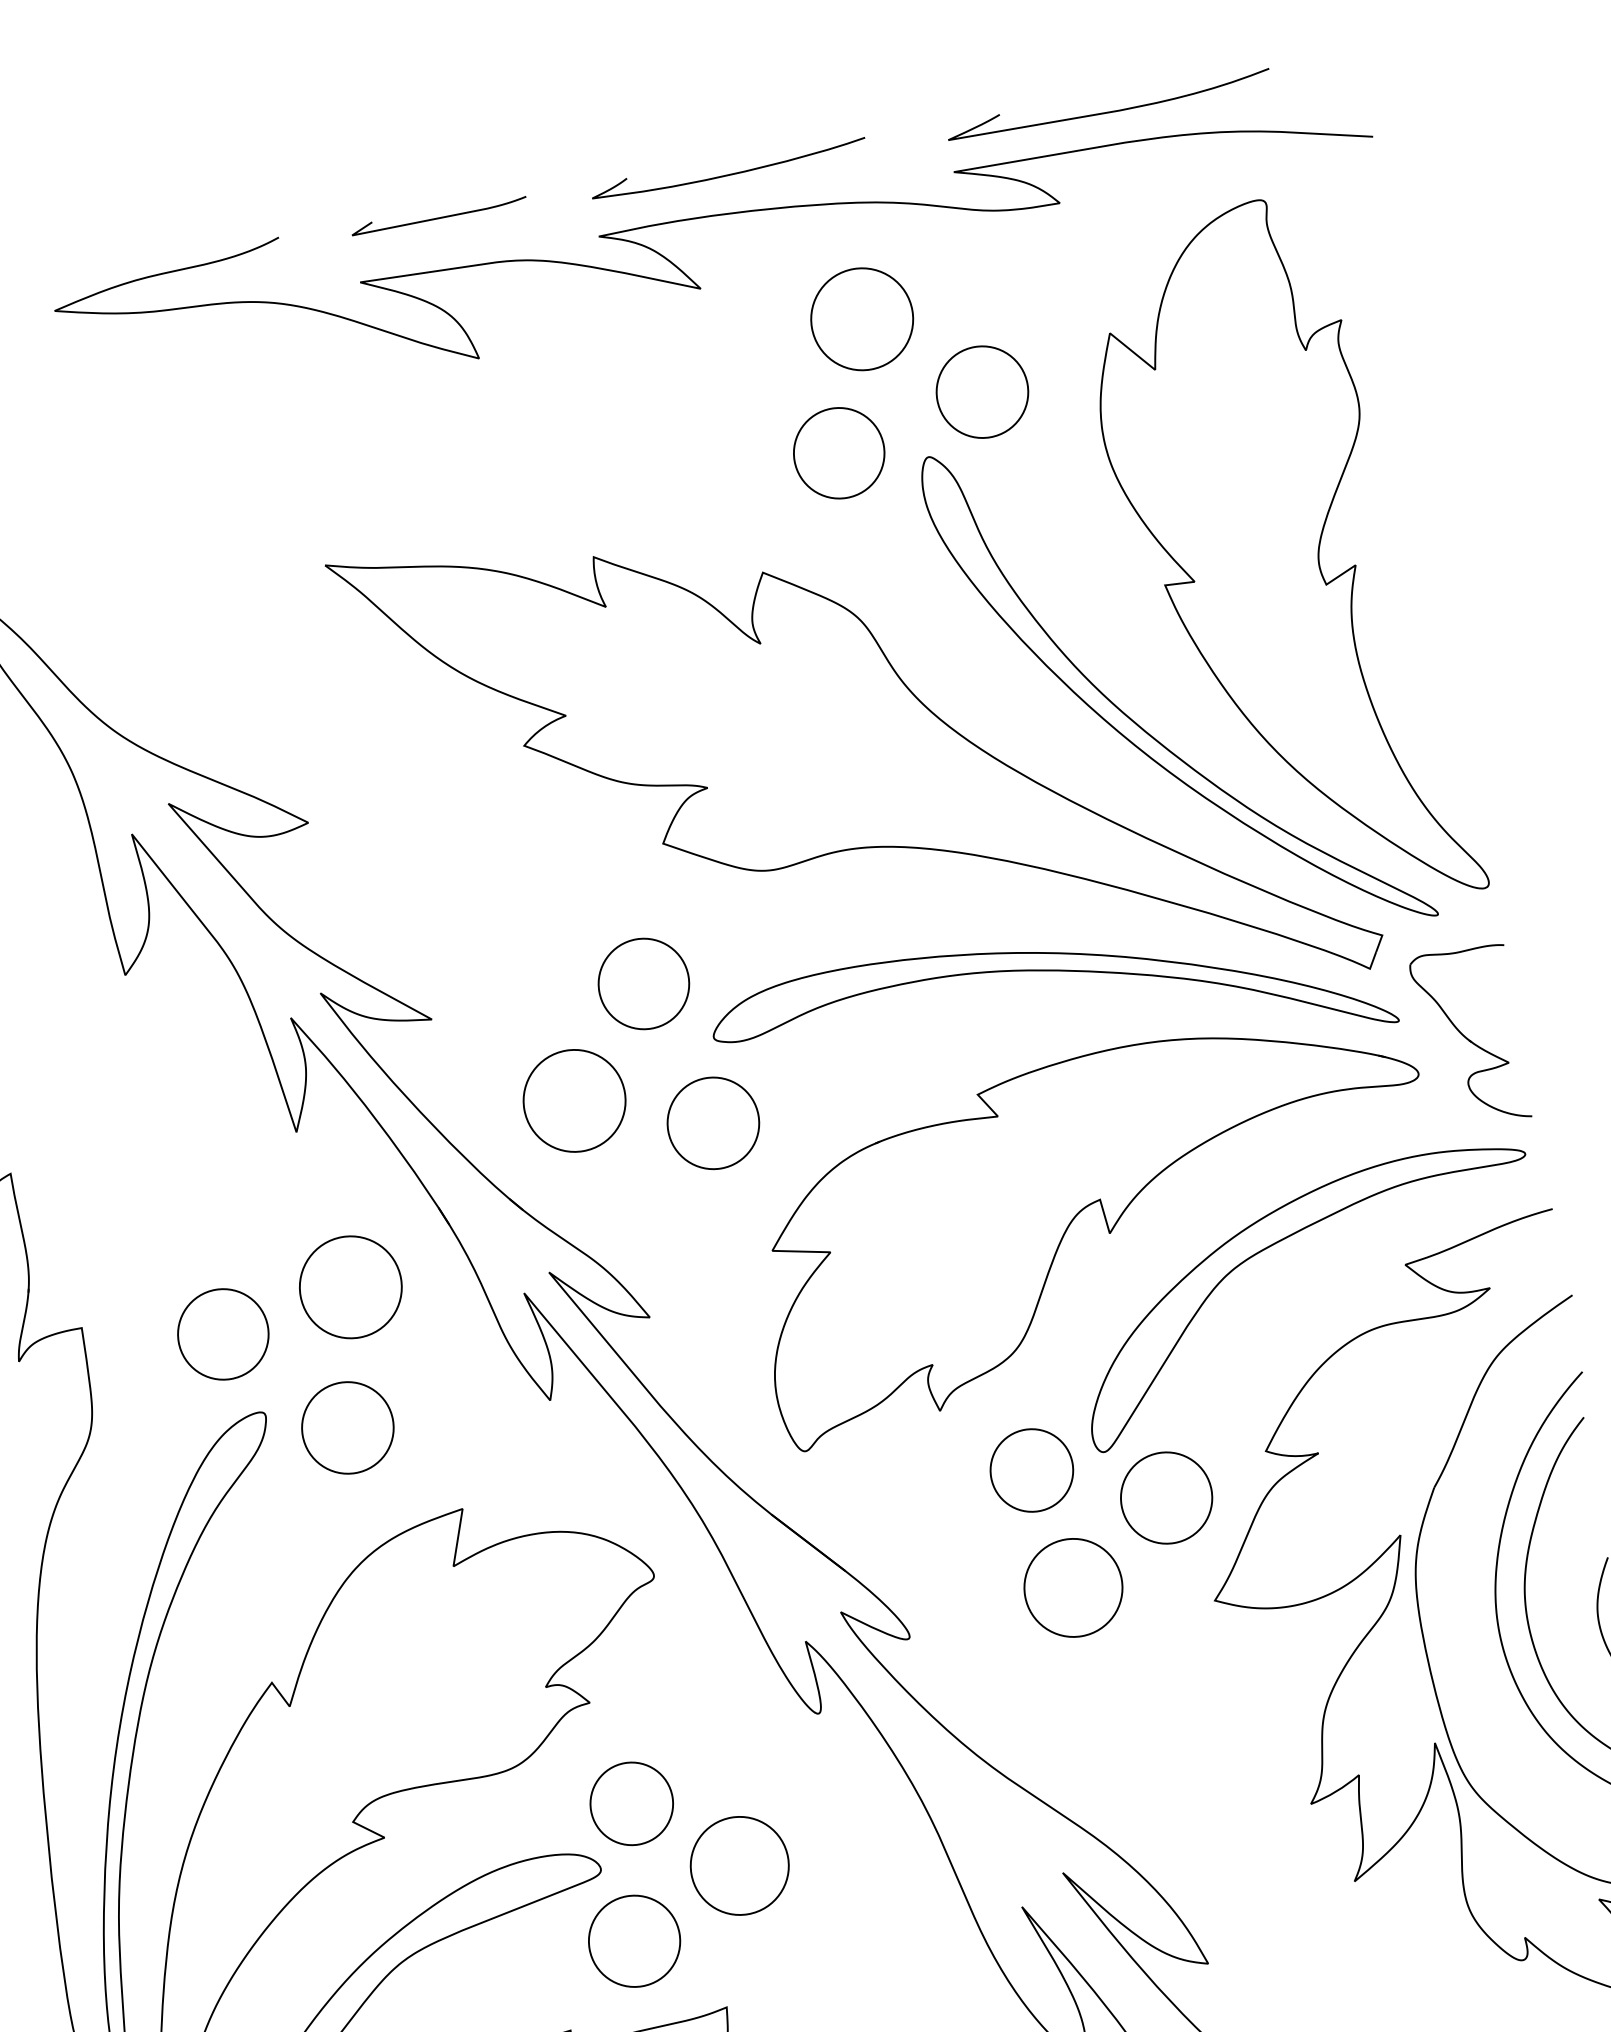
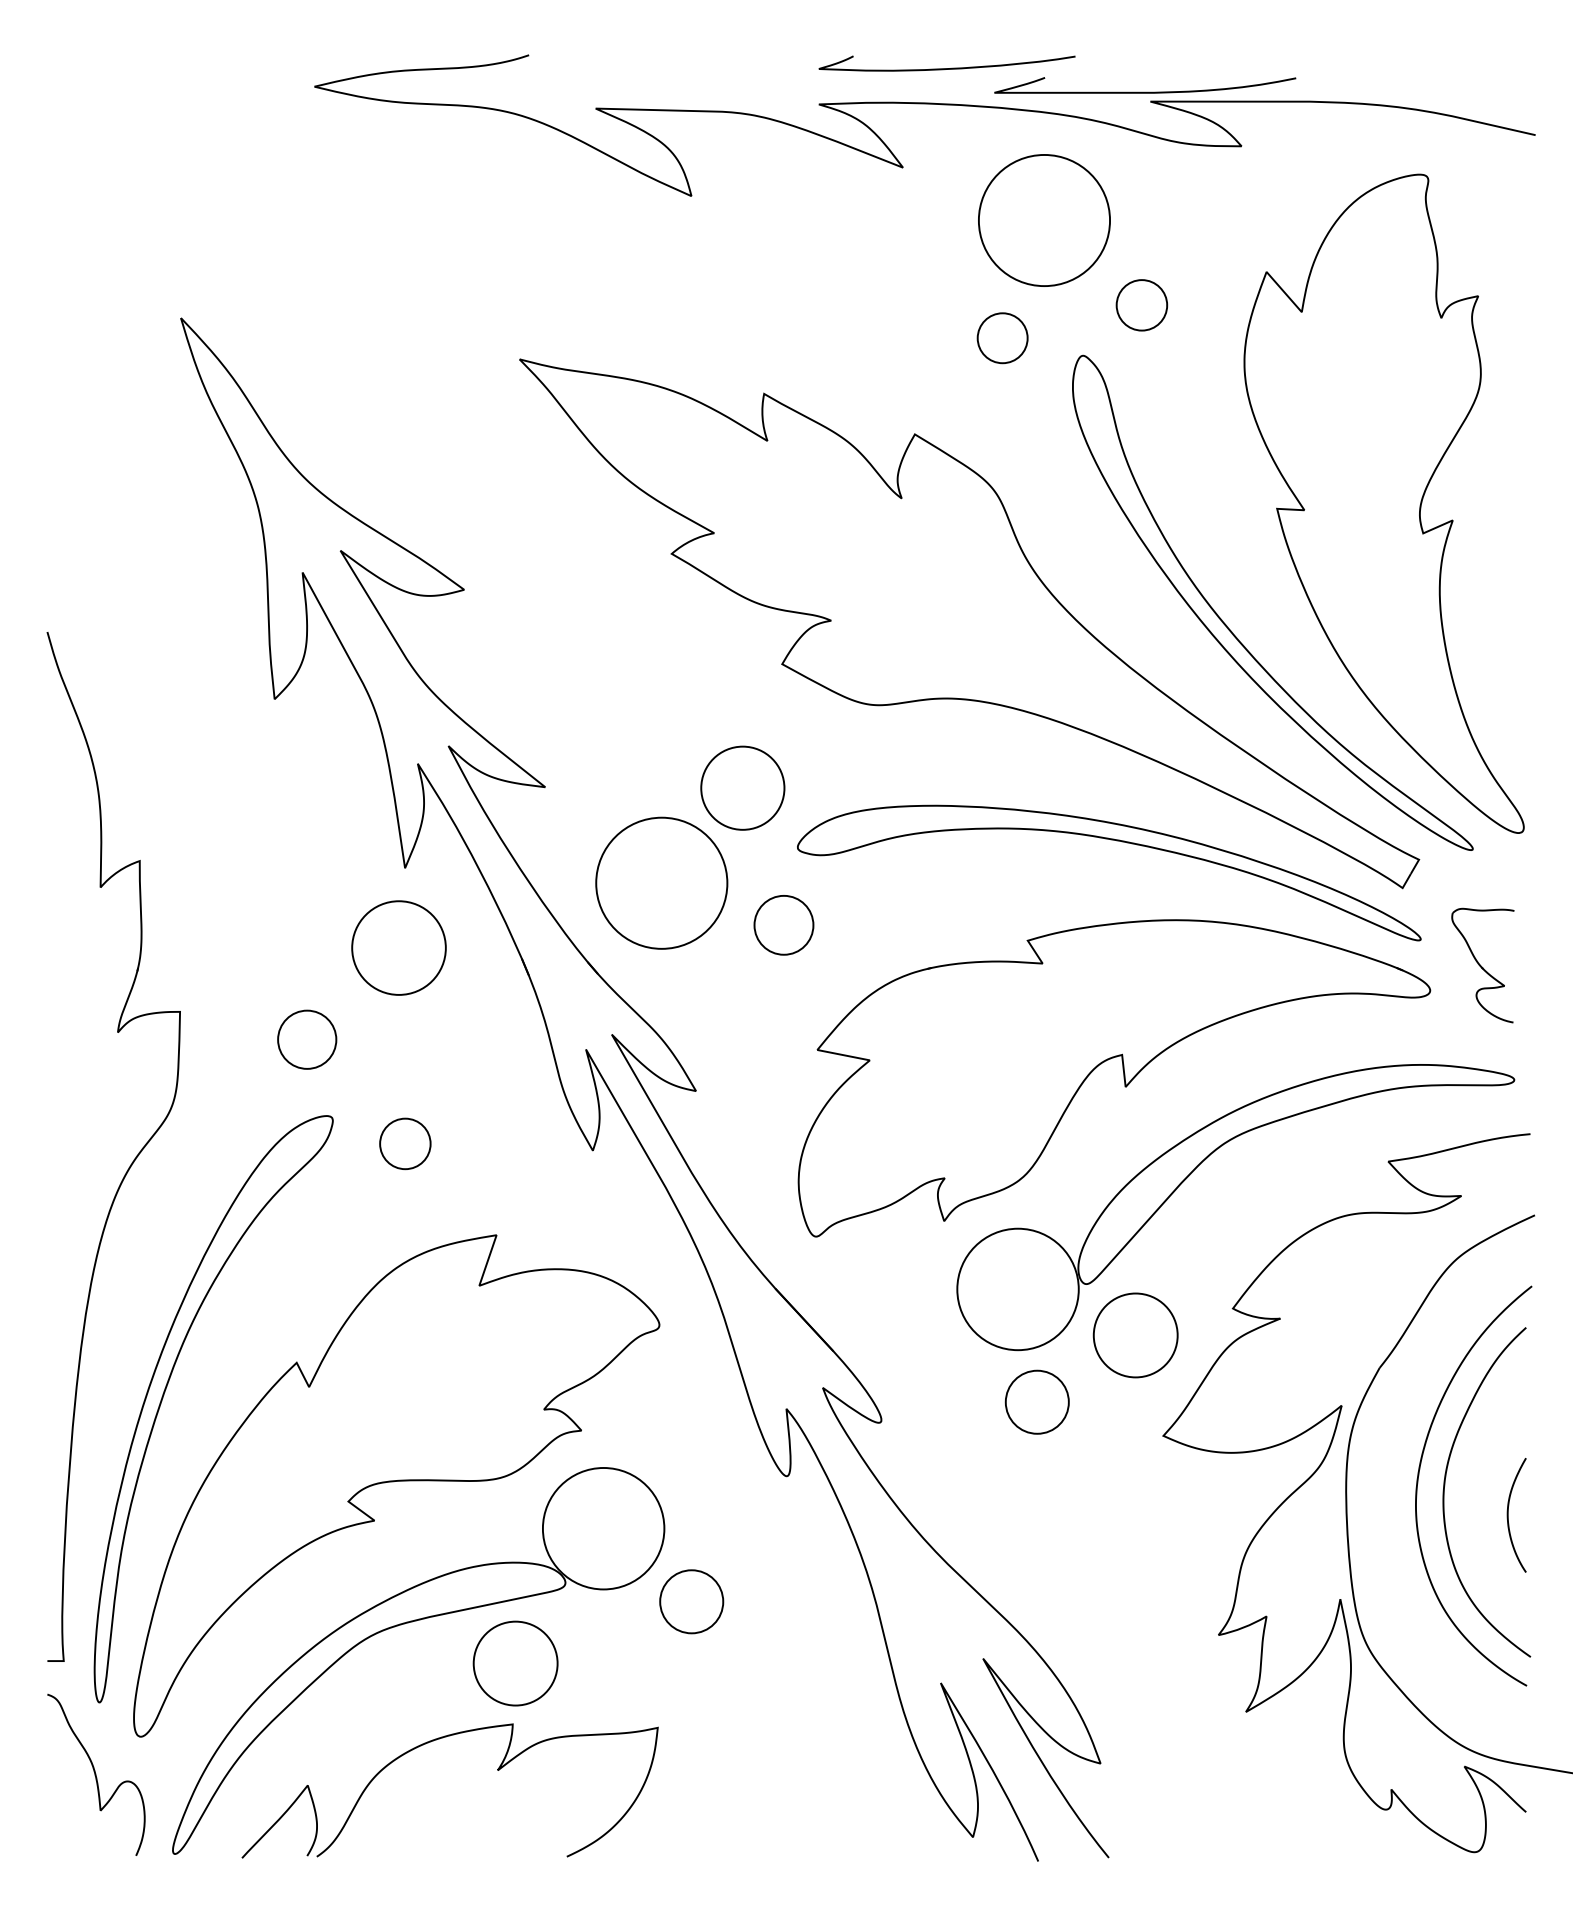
curve: (1110, 110) -> (1145, 91), moved
curve: (439, 216) -> (677, 61), removed
circle: (862, 319) -> (1044, 220), size x1.4
circle: (982, 392) -> (1141, 305), size x0.6
circle: (838, 452) -> (1002, 337), size x0.6
part: (1469, 1037) -> (1482, 965), size x0.7
circle: (574, 1101) -> (661, 883), size x1.4
circle: (712, 1123) -> (783, 925), size x0.7
circle: (350, 1286) -> (398, 947), moved
circle: (222, 1334) -> (306, 1039), size x0.7
circle: (347, 1427) -> (405, 1143), size x0.6
circle: (1032, 1470) -> (1018, 1289), size x1.6
circle: (1073, 1588) -> (1037, 1402), size x0.7
circle: (631, 1803) -> (603, 1528), size x1.6
circle: (739, 1865) -> (691, 1601), size x0.7
circle: (634, 1941) -> (515, 1663), moved

